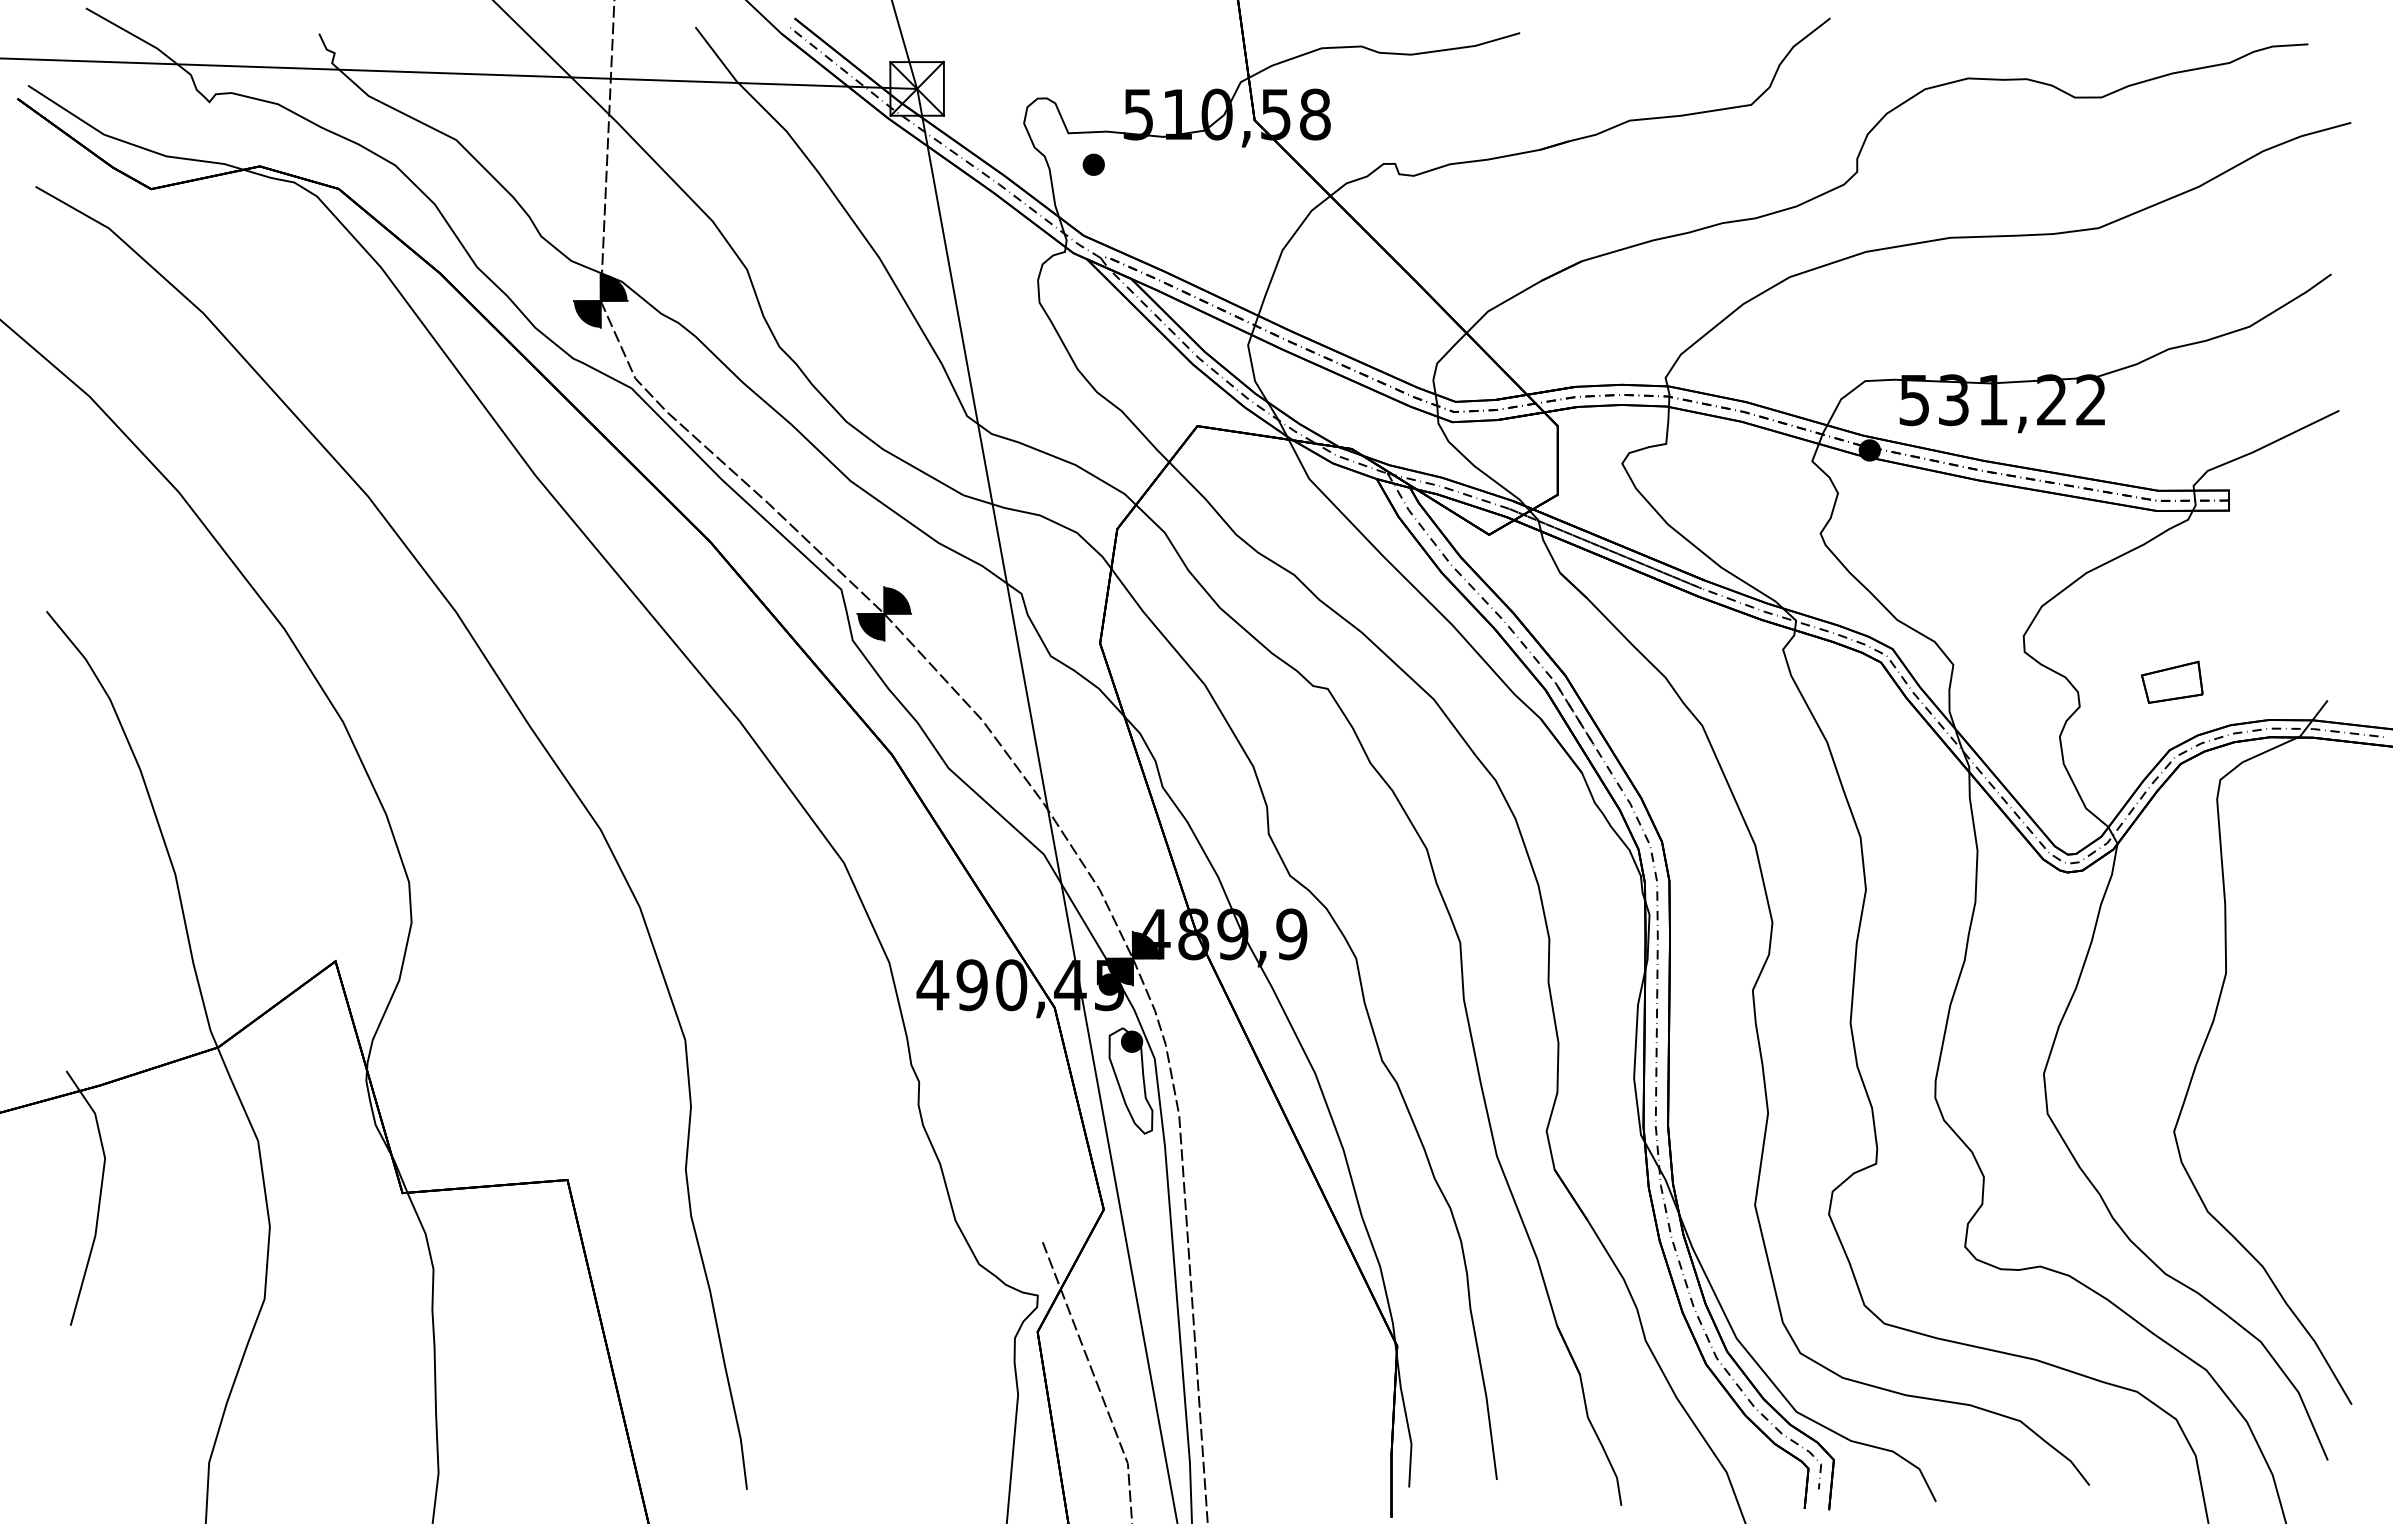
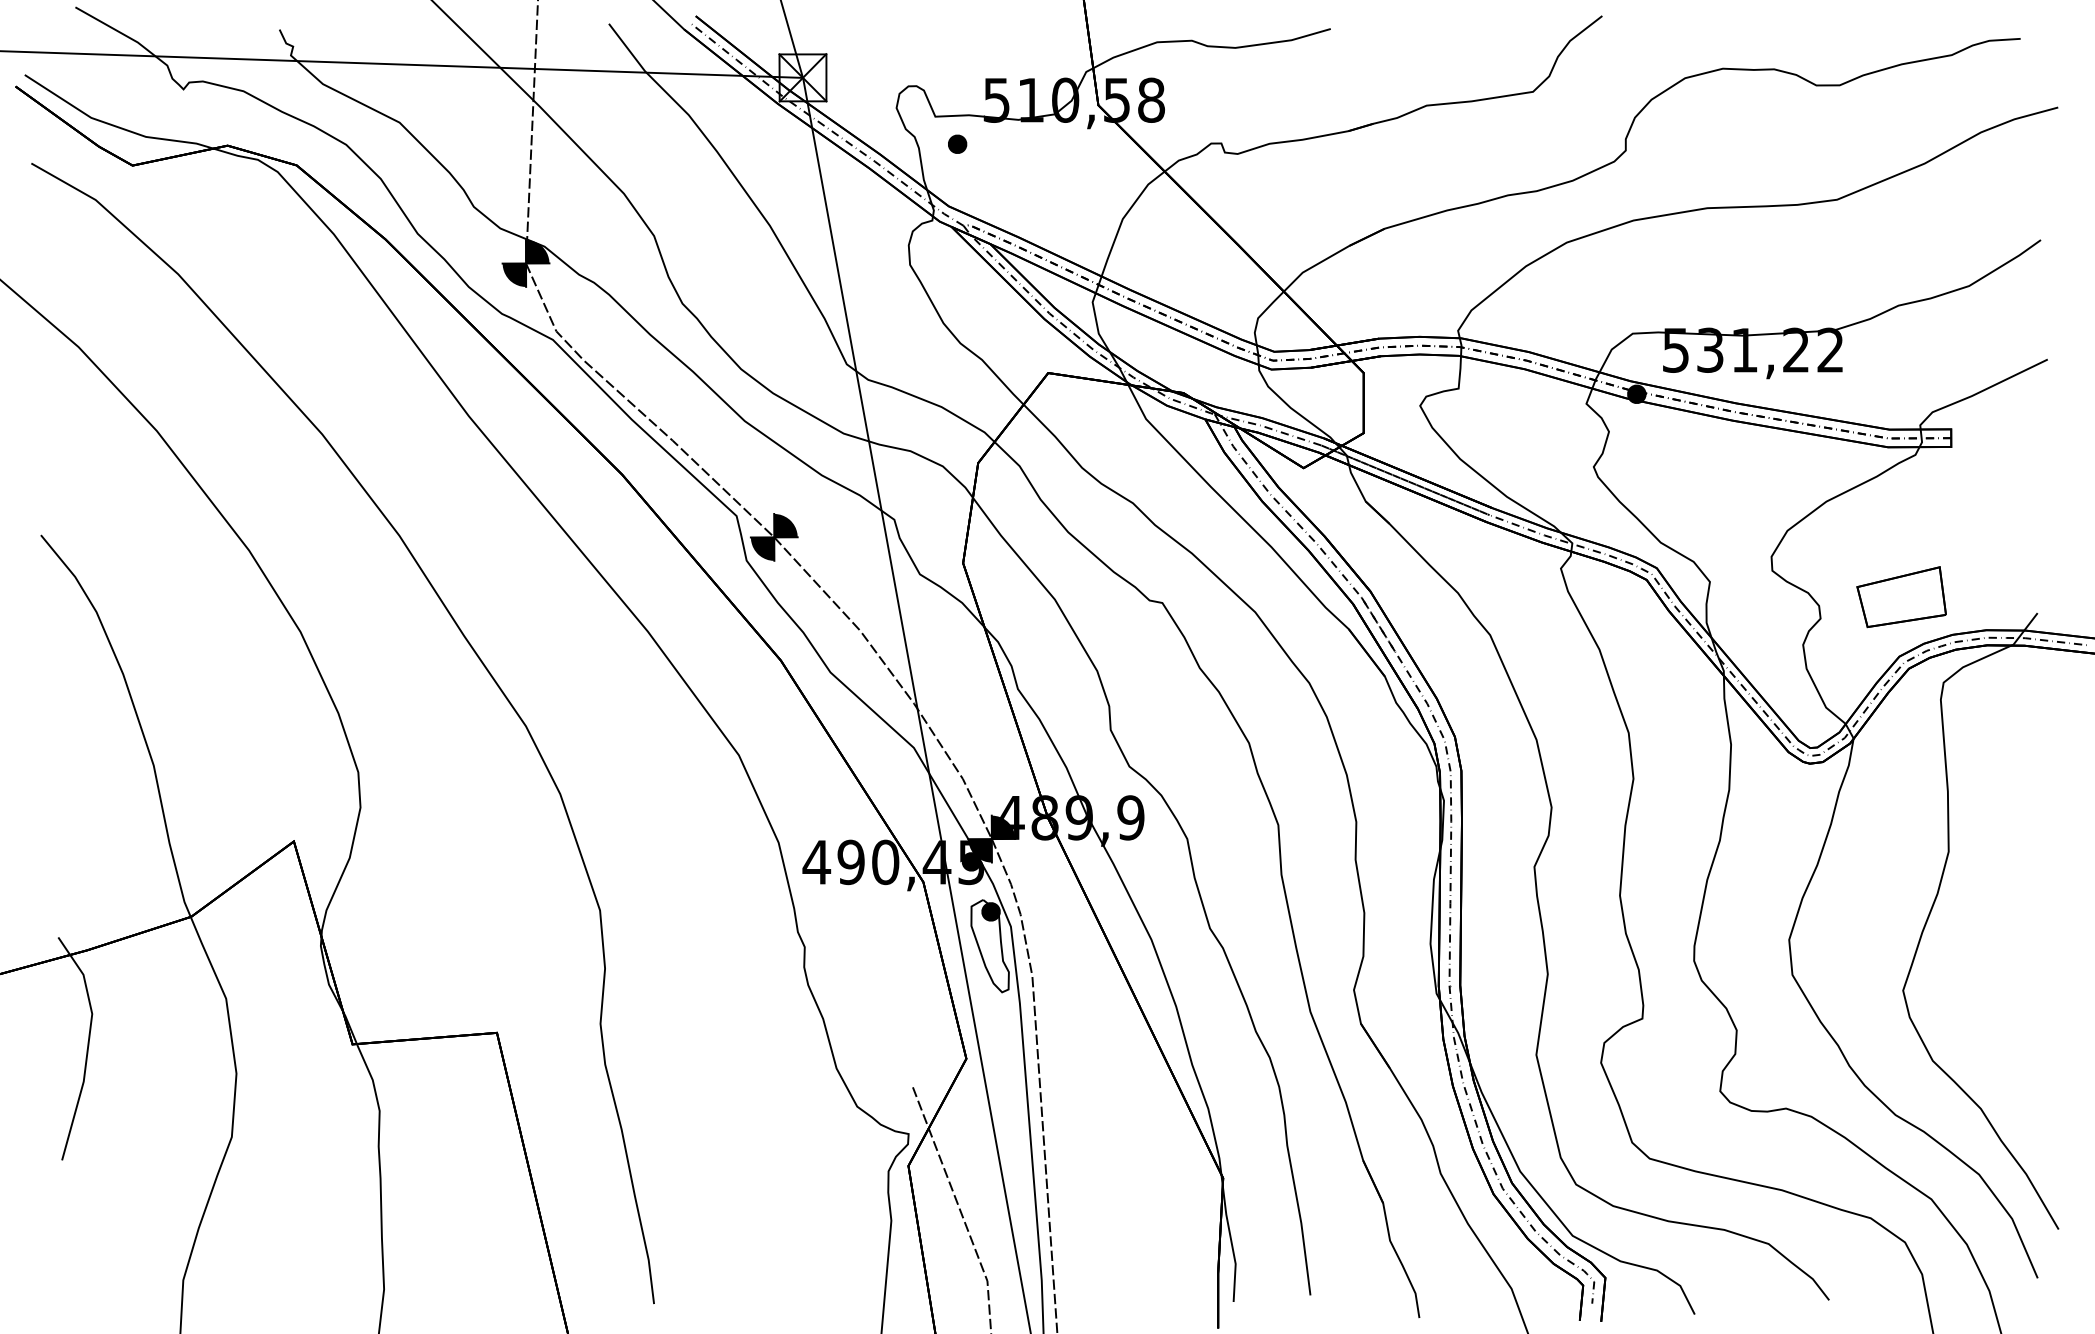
part: (2172, 682) -> (1901, 597), size x1.67

